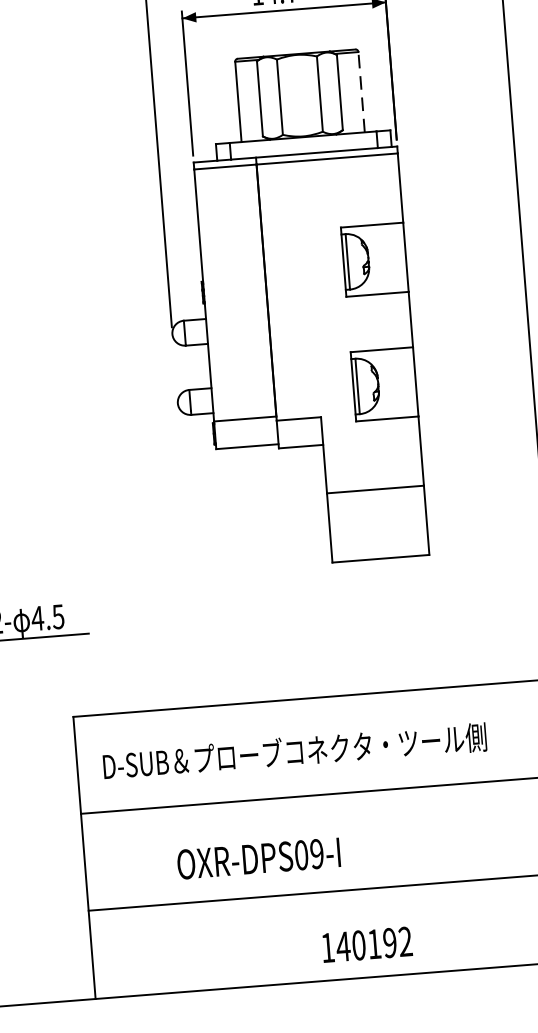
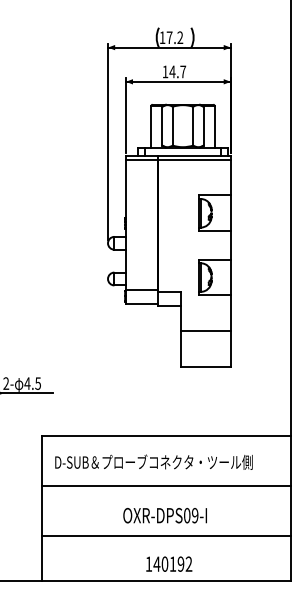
line: (361, 91) -> (214, 126), dashed -> solid
text: (257, 858) -> (164, 515), moved
text: (367, 943) -> (169, 563), moved

